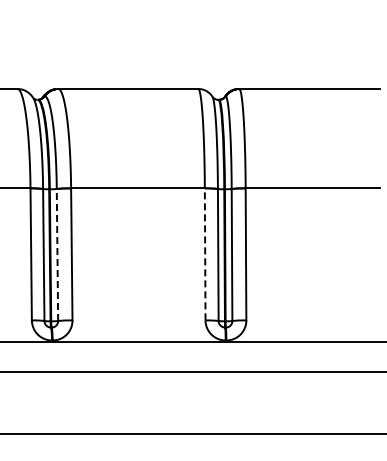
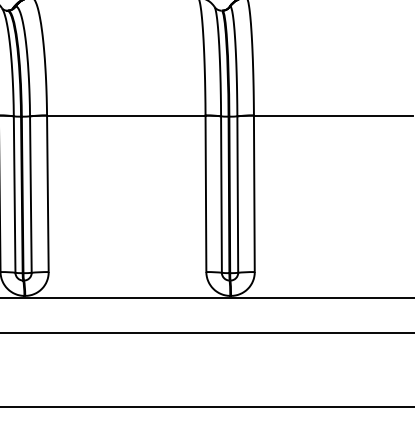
line: (205, 253) -> (206, 192), dashed -> solid
line: (57, 254) -> (30, 193), dashed -> solid

